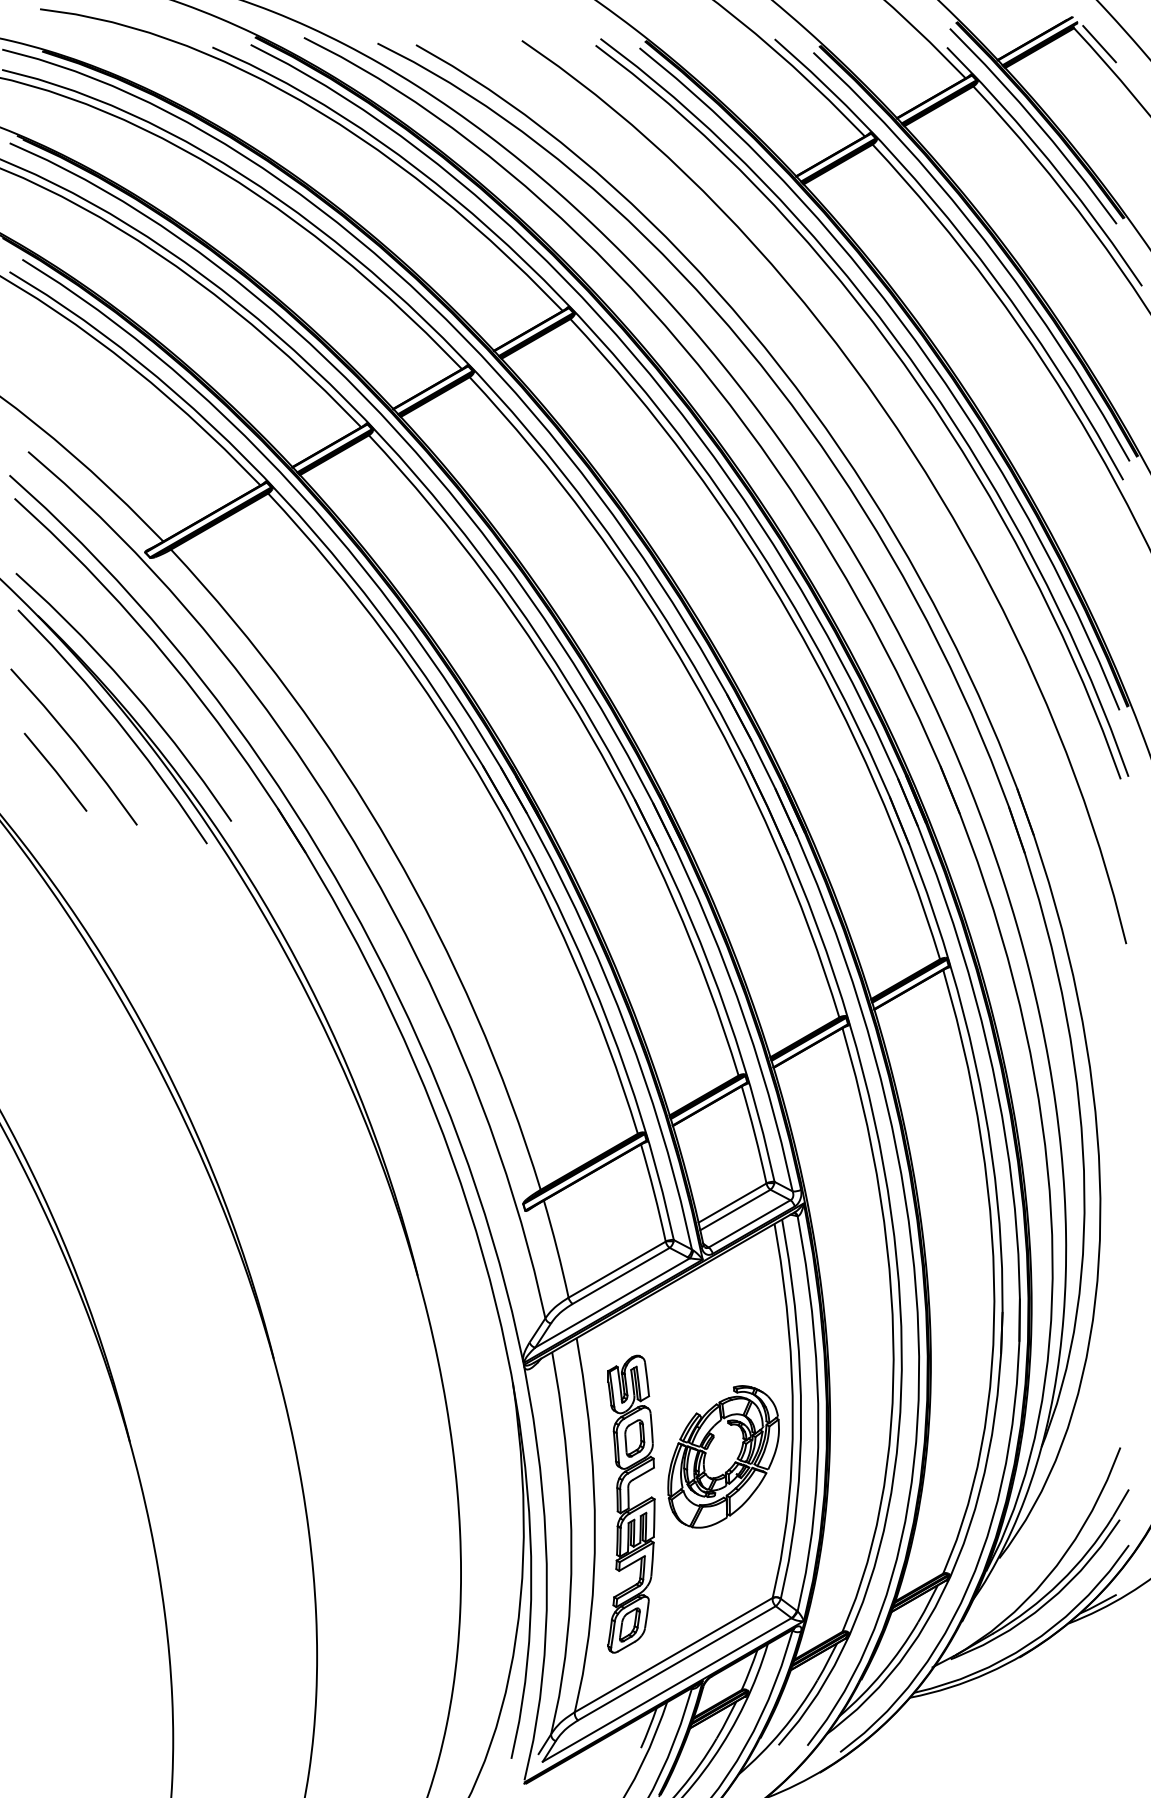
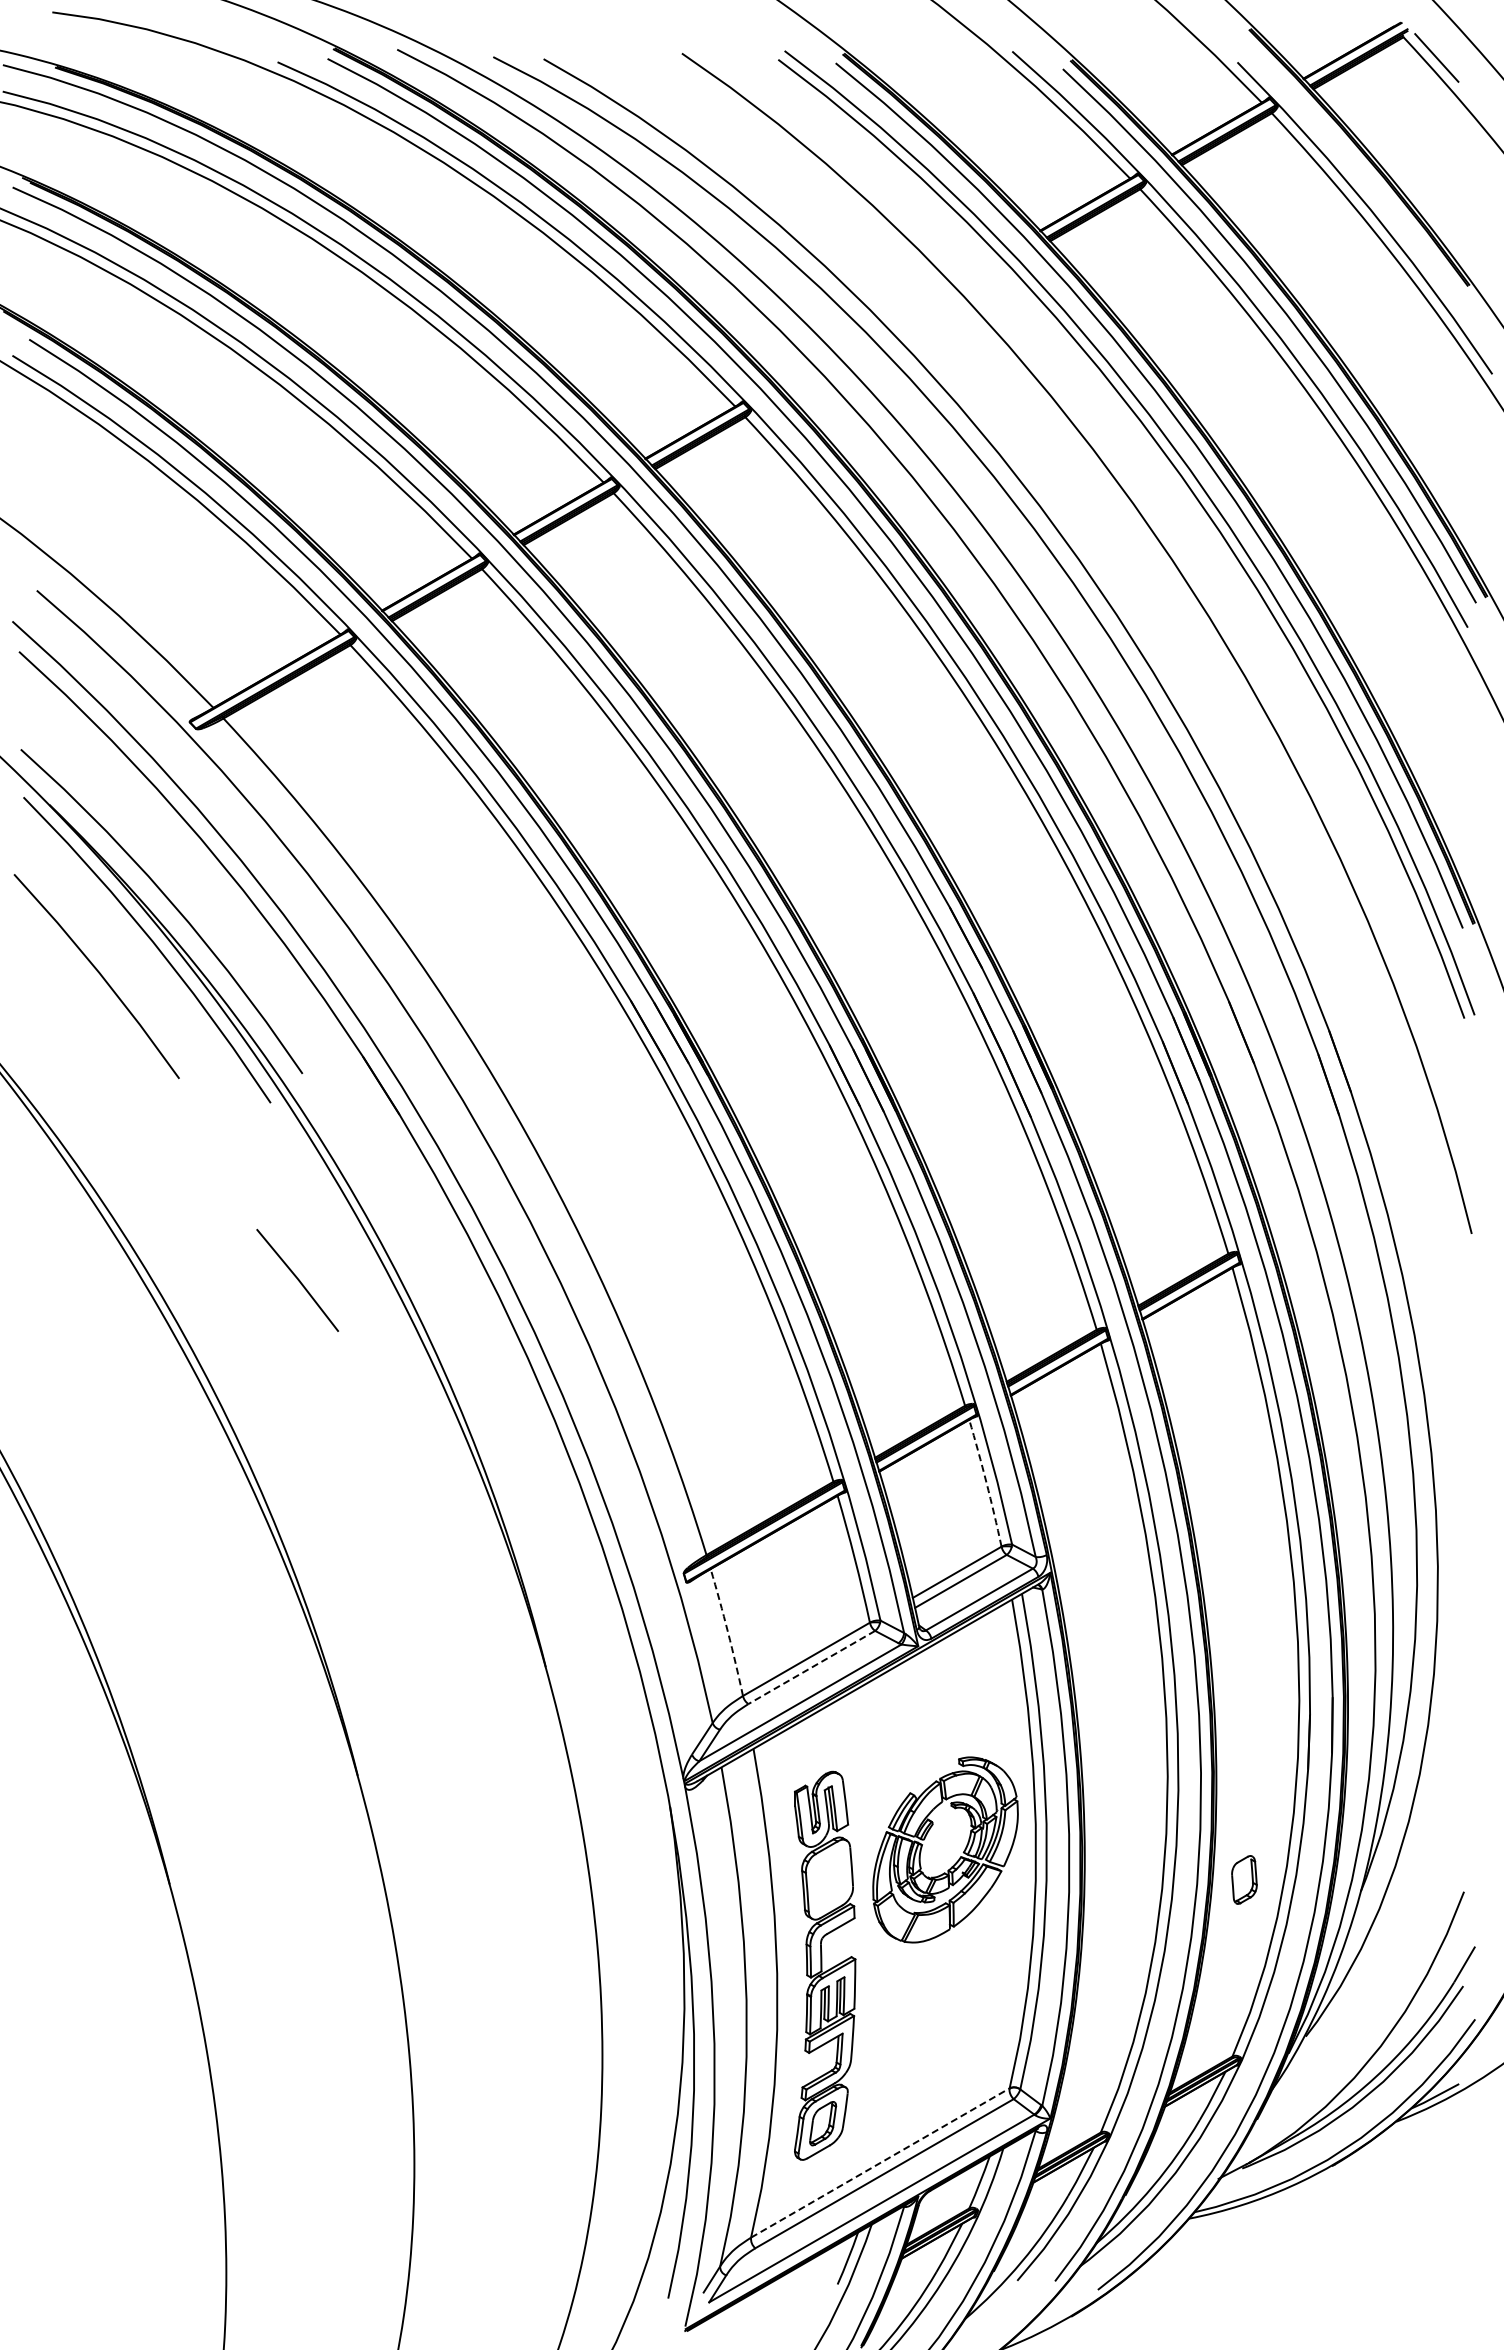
curve: (1037, 124) -> (1355, 163), removed
line: (55, 771) -> (297, 1279), moved
arc: (754, 1134) -> (986, 1482), solid -> dashed
arc: (556, 1249) -> (727, 1632), solid -> dashed
line: (621, 1275) -> (811, 1667), solid -> dashed
part: (634, 1438) -> (1244, 1879), moved
part: (734, 1462) -> (959, 1857), moved
line: (673, 1654) -> (880, 2162), solid -> dashed

